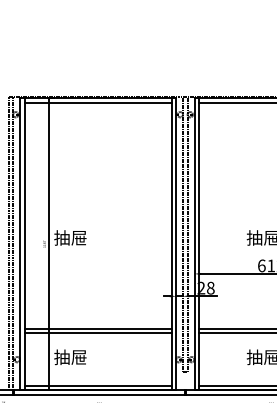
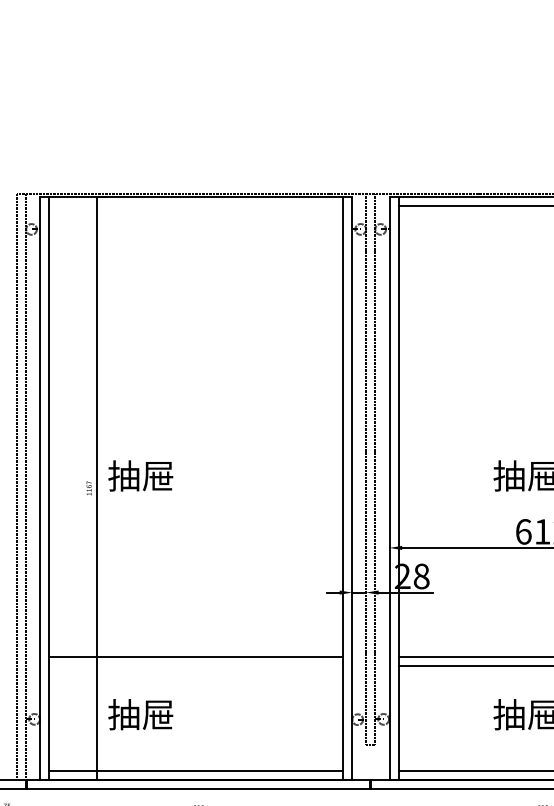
line: (97, 102) -> (194, 204), removed
line: (97, 333) -> (194, 667), removed

